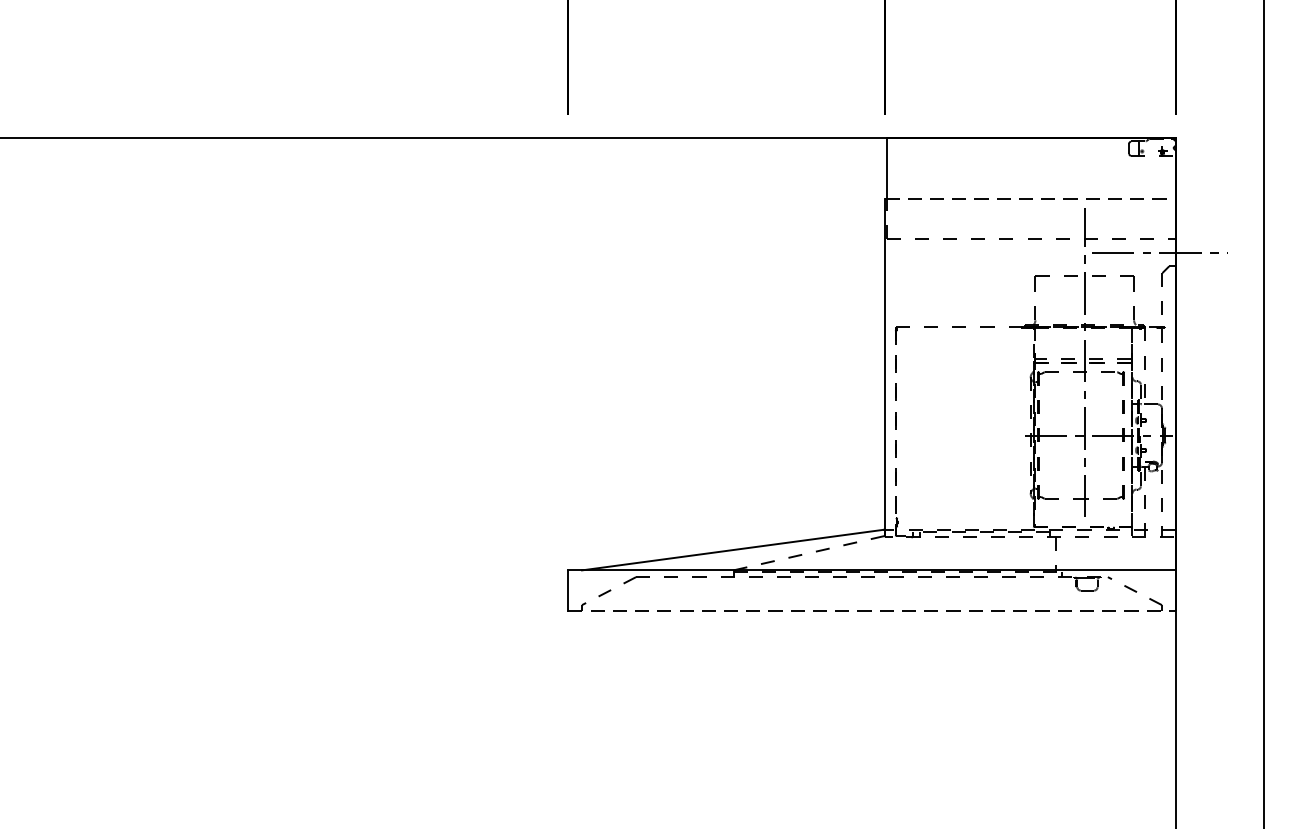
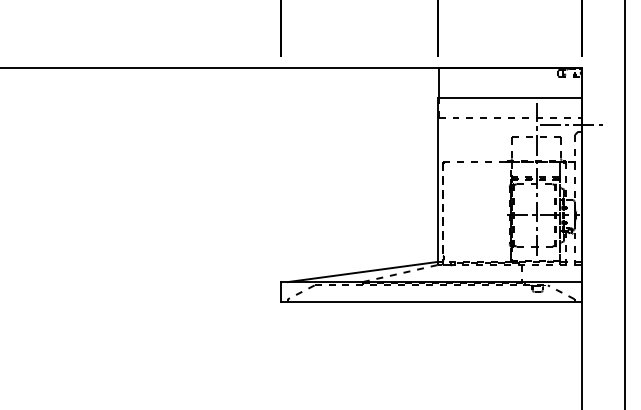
line: (1030, 199) -> (509, 98), dashed -> solid
line: (872, 611) -> (431, 302), dashed -> solid

